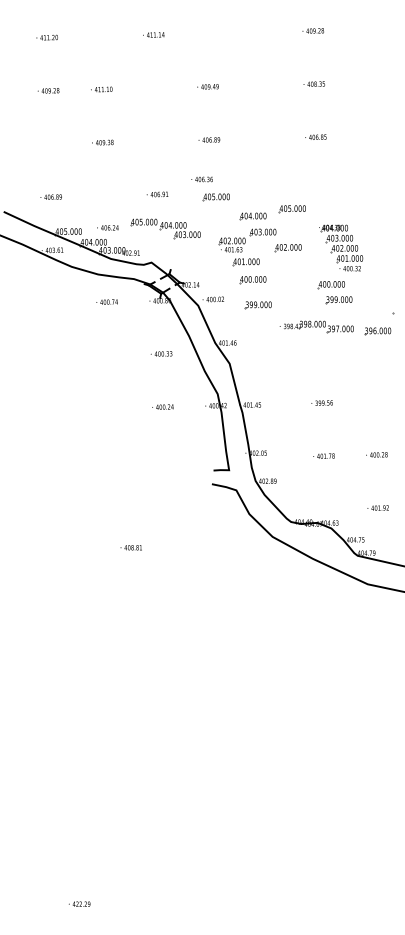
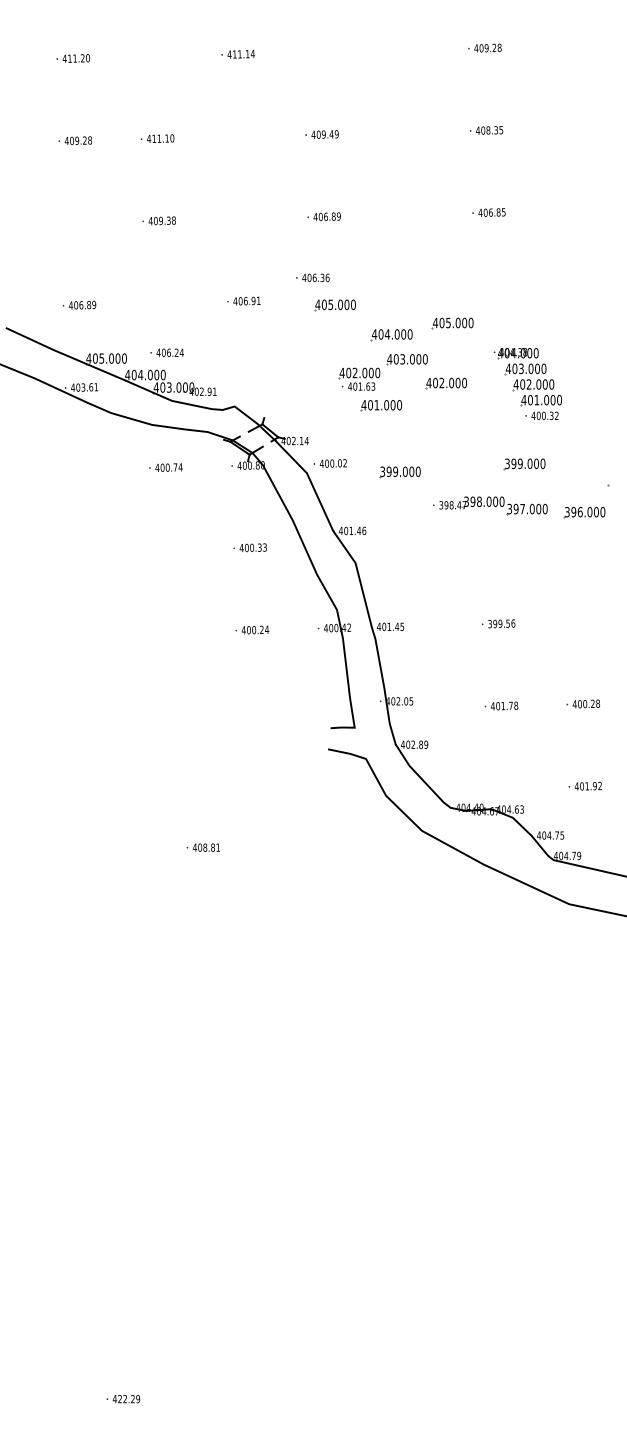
part: (165, 228) -> (256, 353), removed
part: (252, 280) -> (390, 434), removed
part: (330, 285) -> (511, 441), removed

